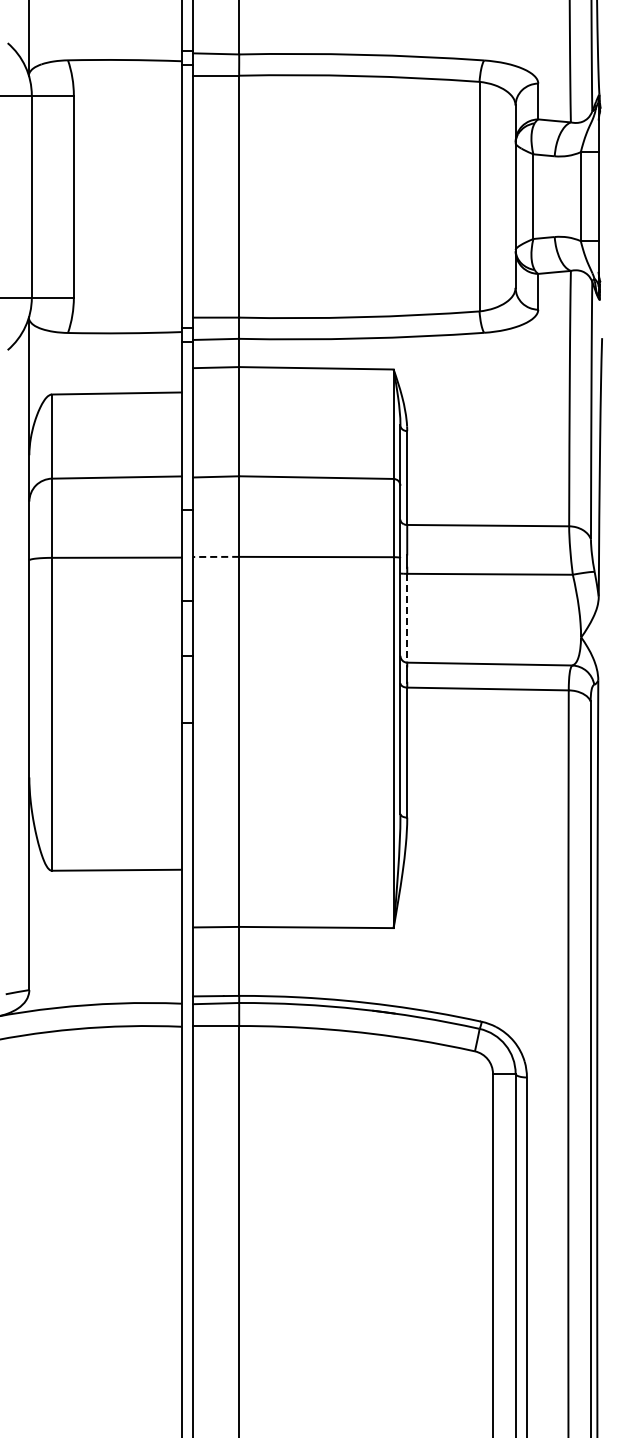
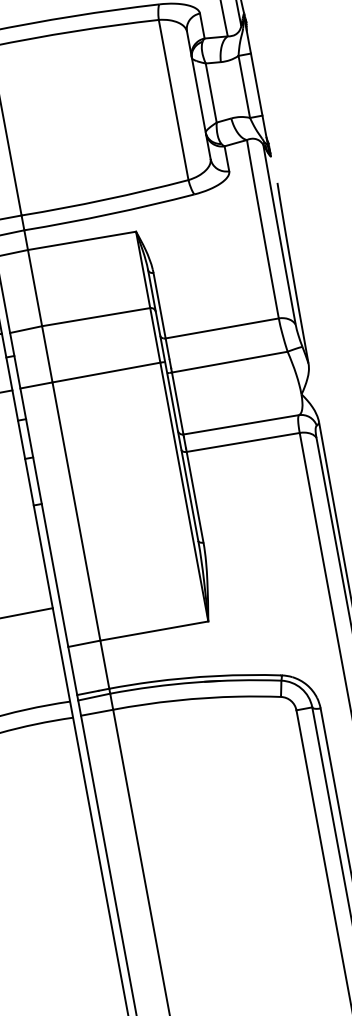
line: (215, 556) -> (35, 385), dashed -> solid
line: (407, 618) -> (177, 403), dashed -> solid

